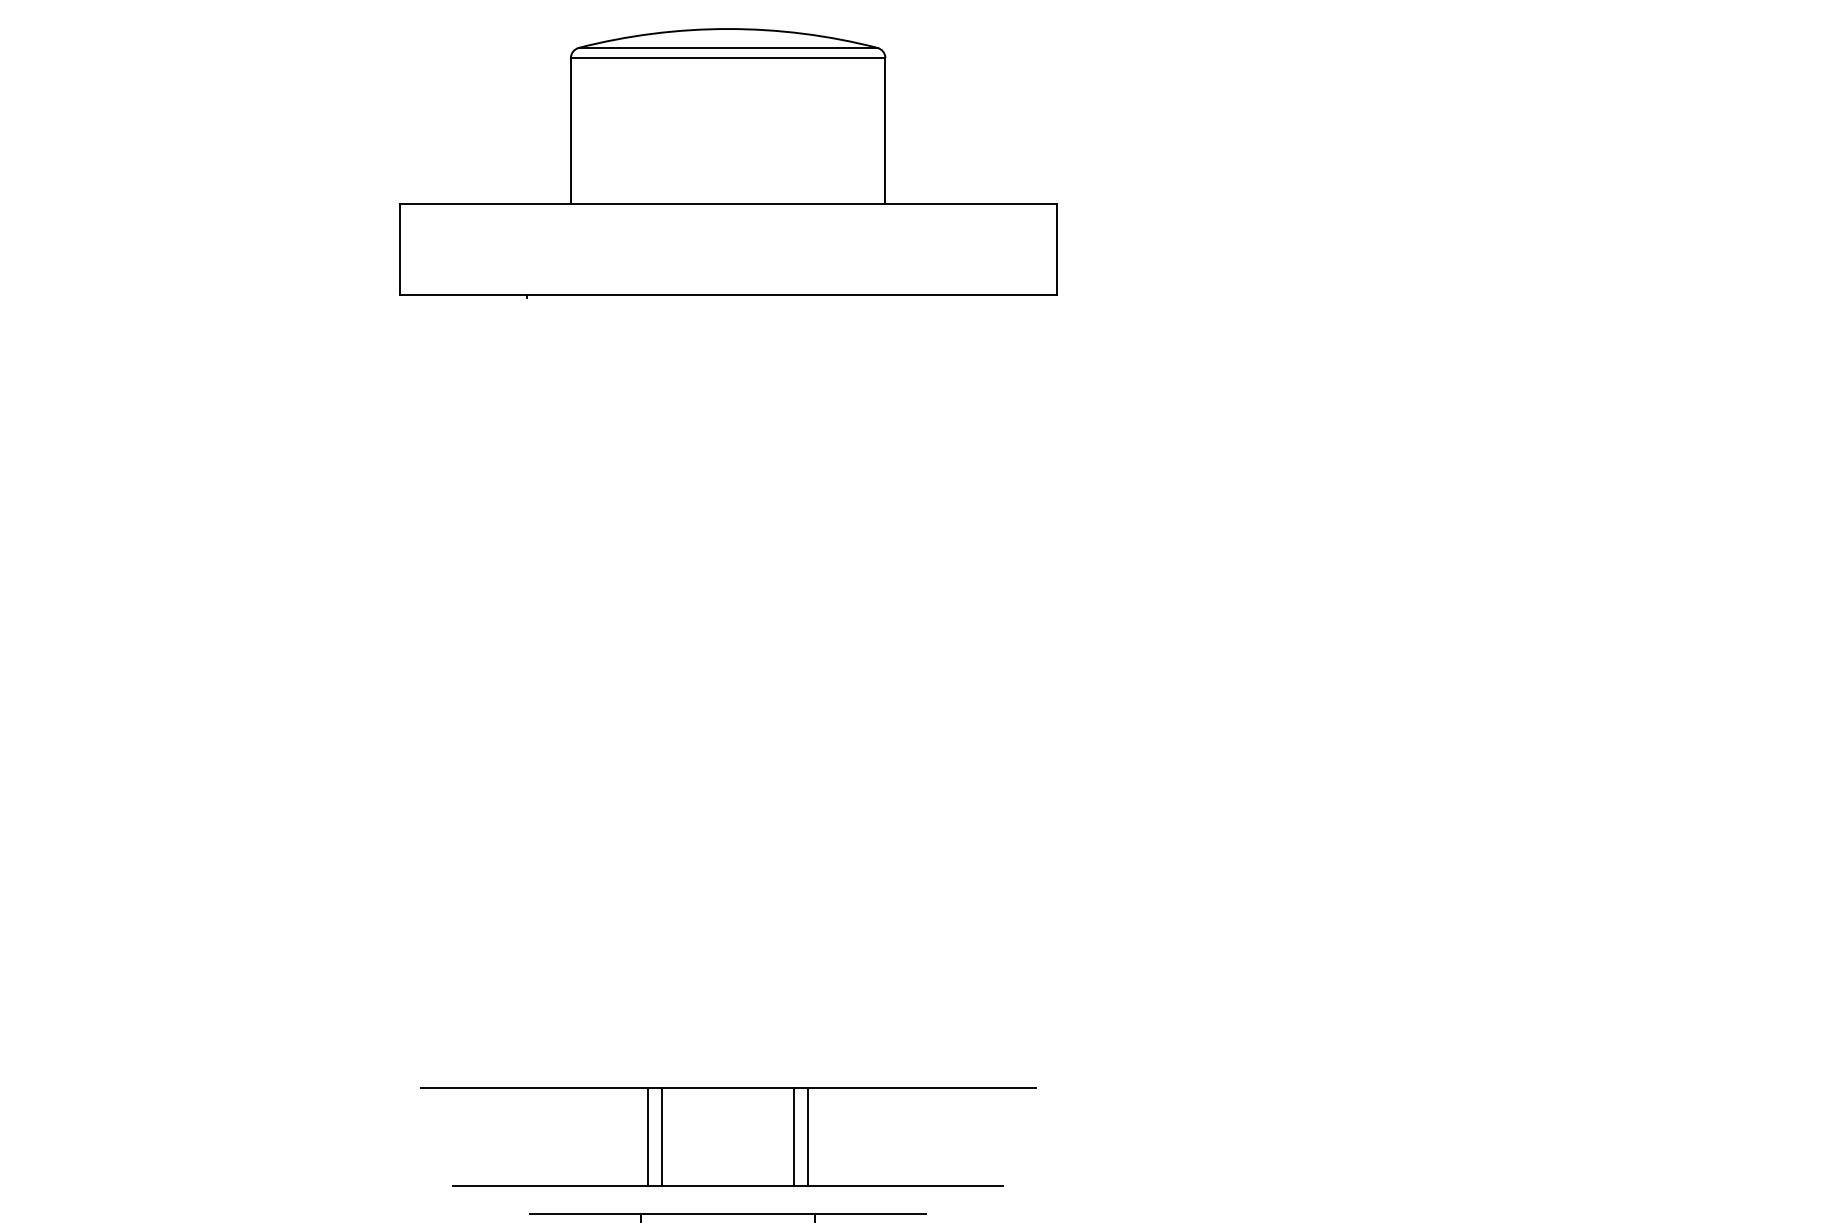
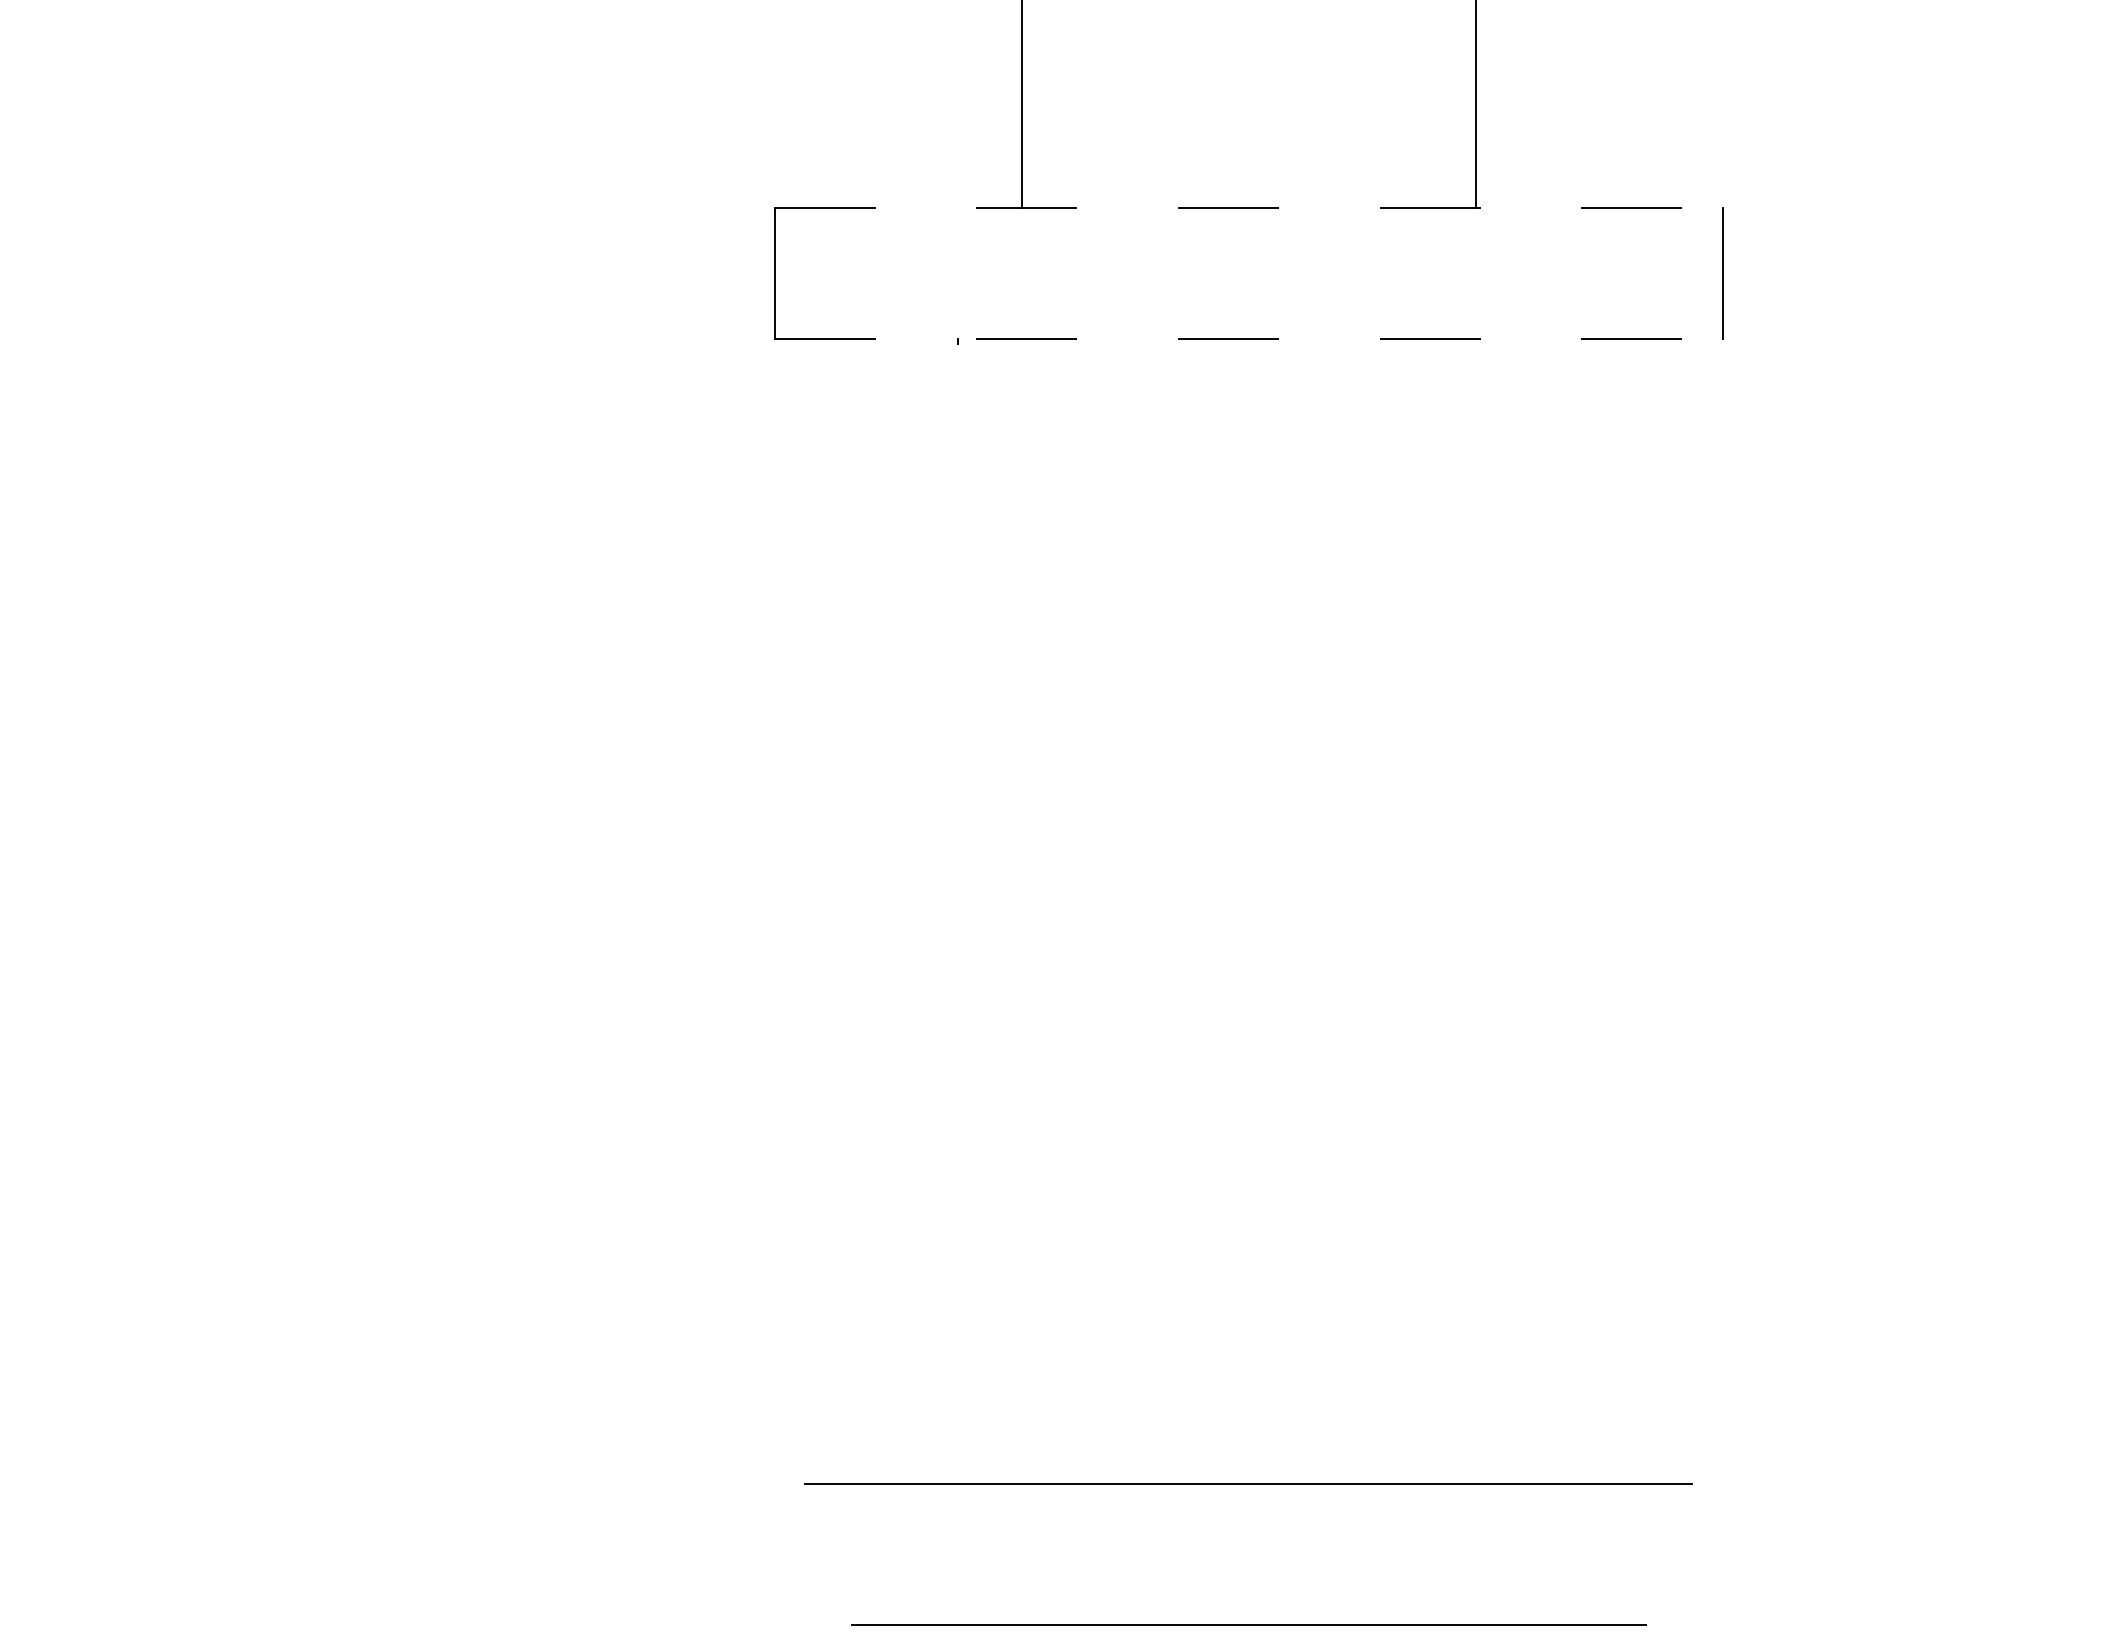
line: (728, 203) -> (1249, 207), solid -> dashed
line: (728, 294) -> (1249, 338), solid -> dashed
line: (648, 1136) -> (1133, 1553), removed
line: (661, 1136) -> (1152, 1553), removed
line: (794, 1136) -> (1344, 1553), removed
line: (808, 1136) -> (1364, 1553), removed

